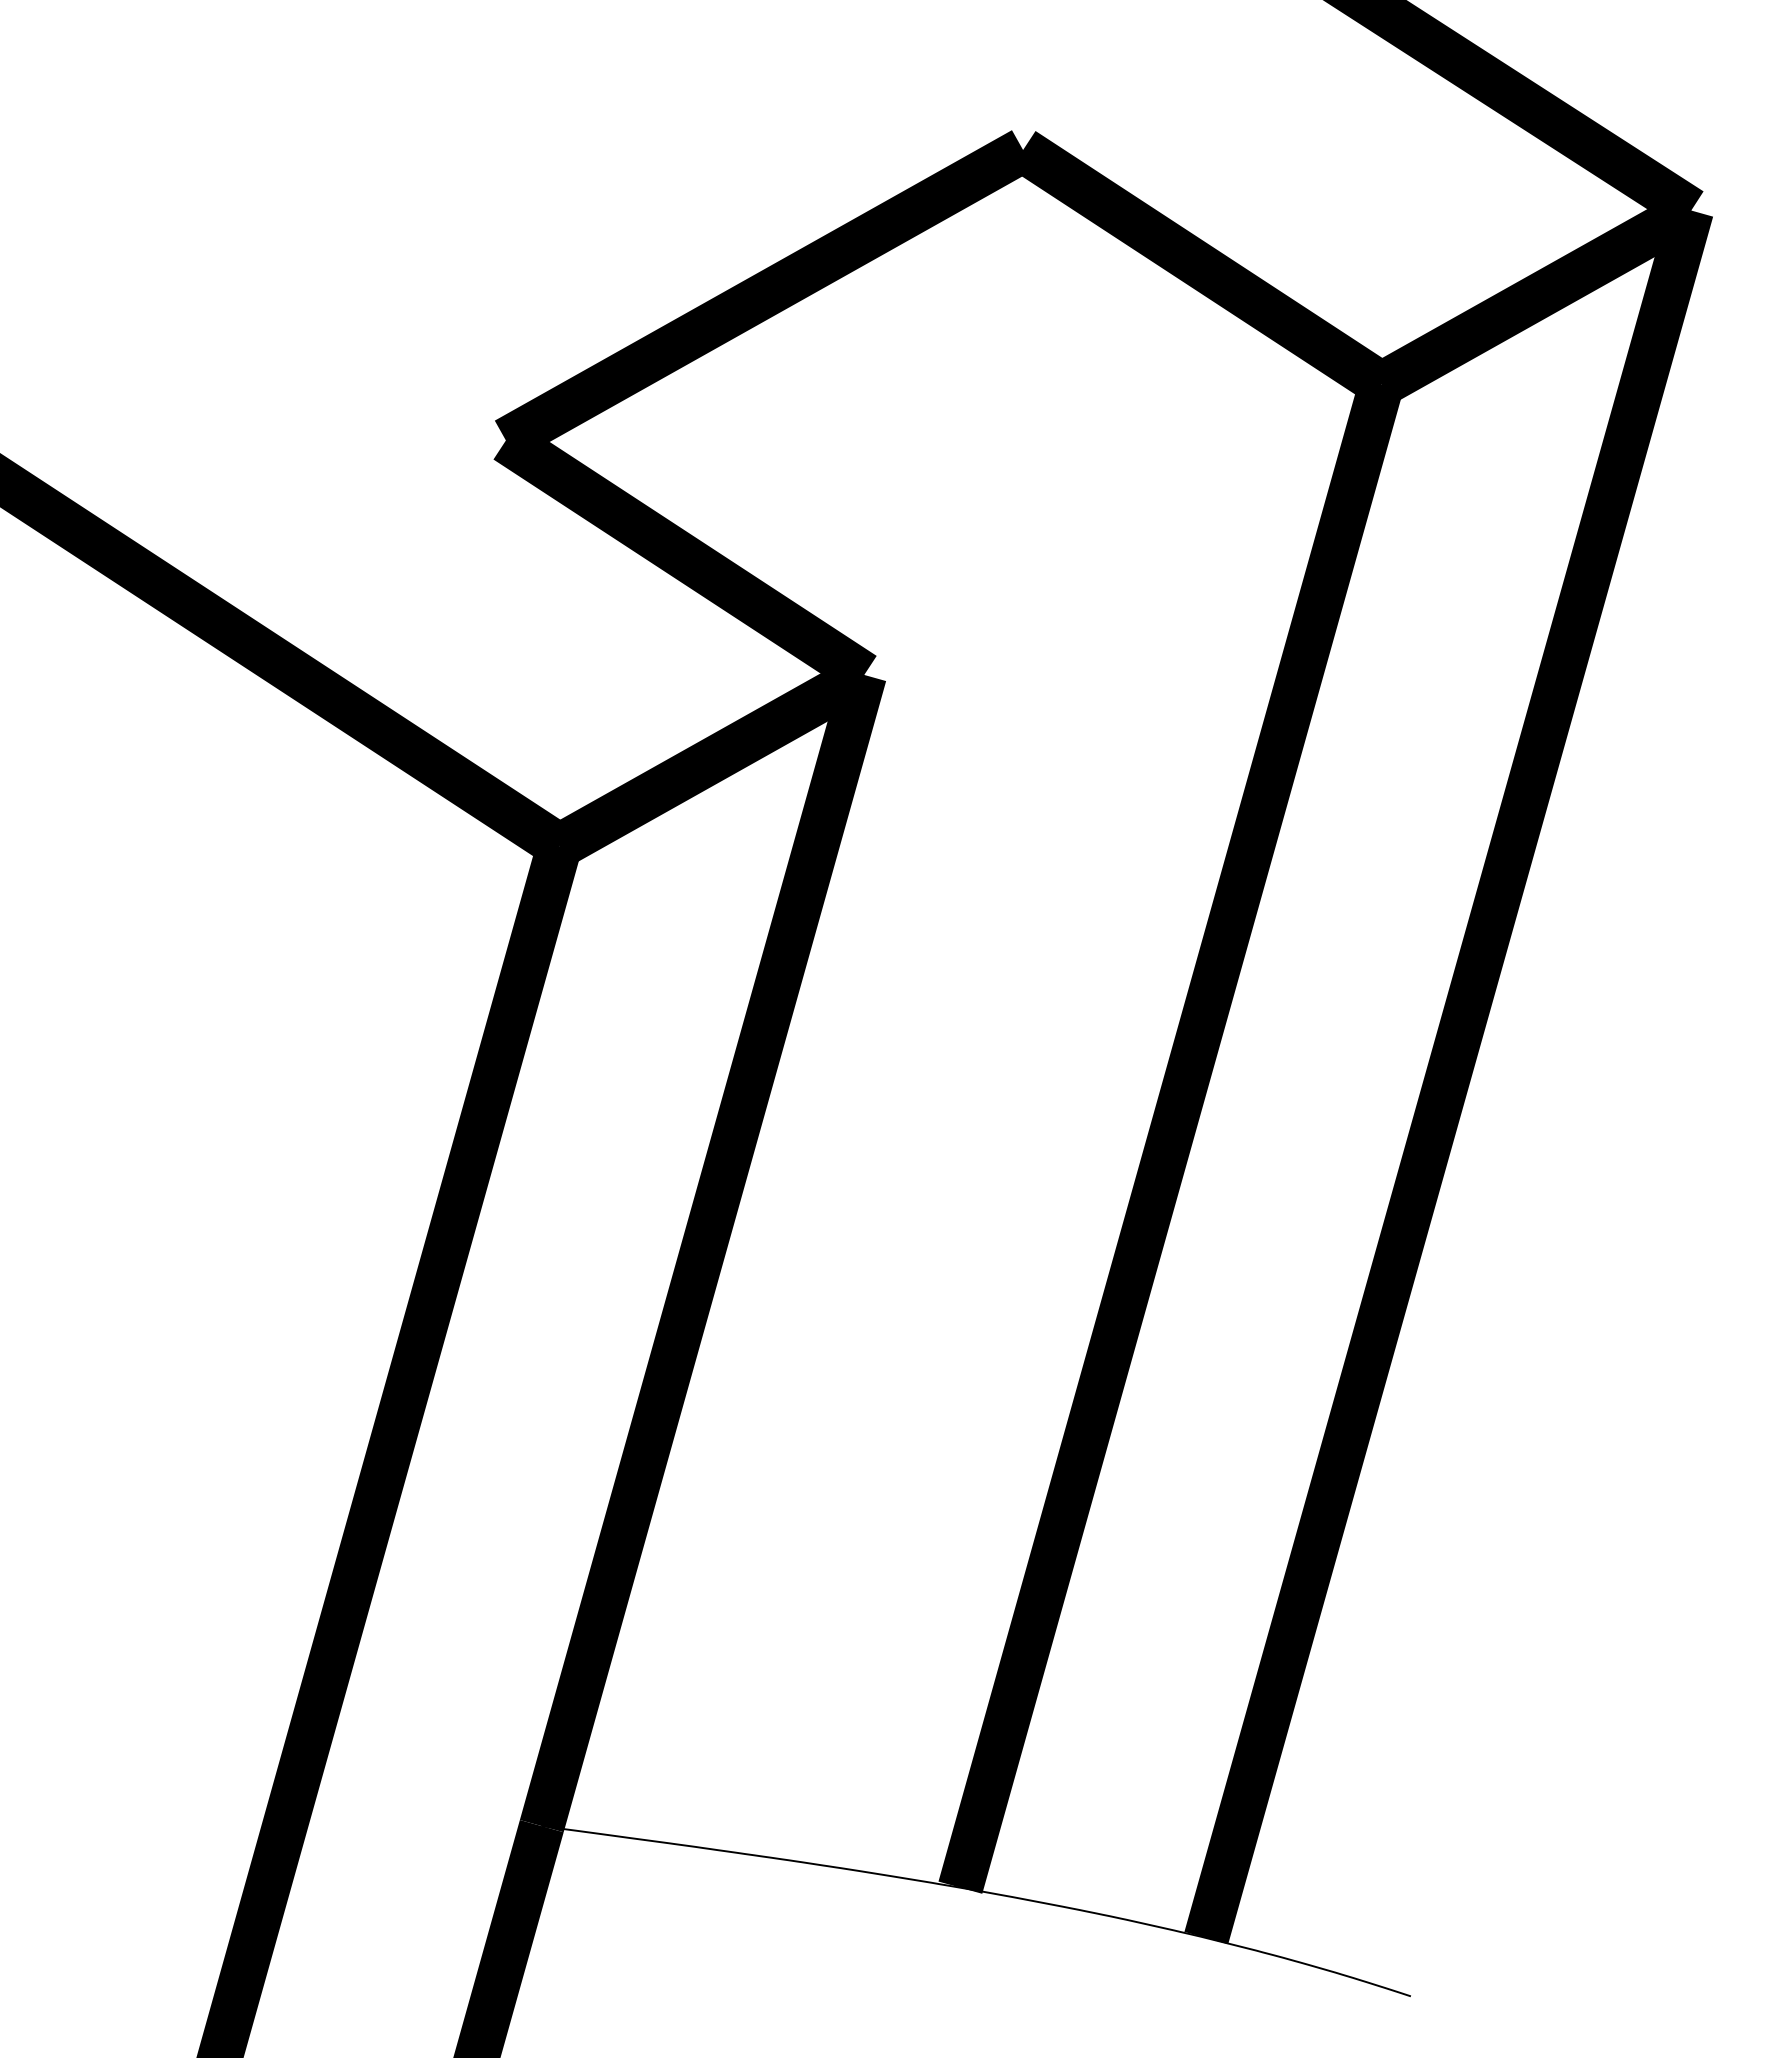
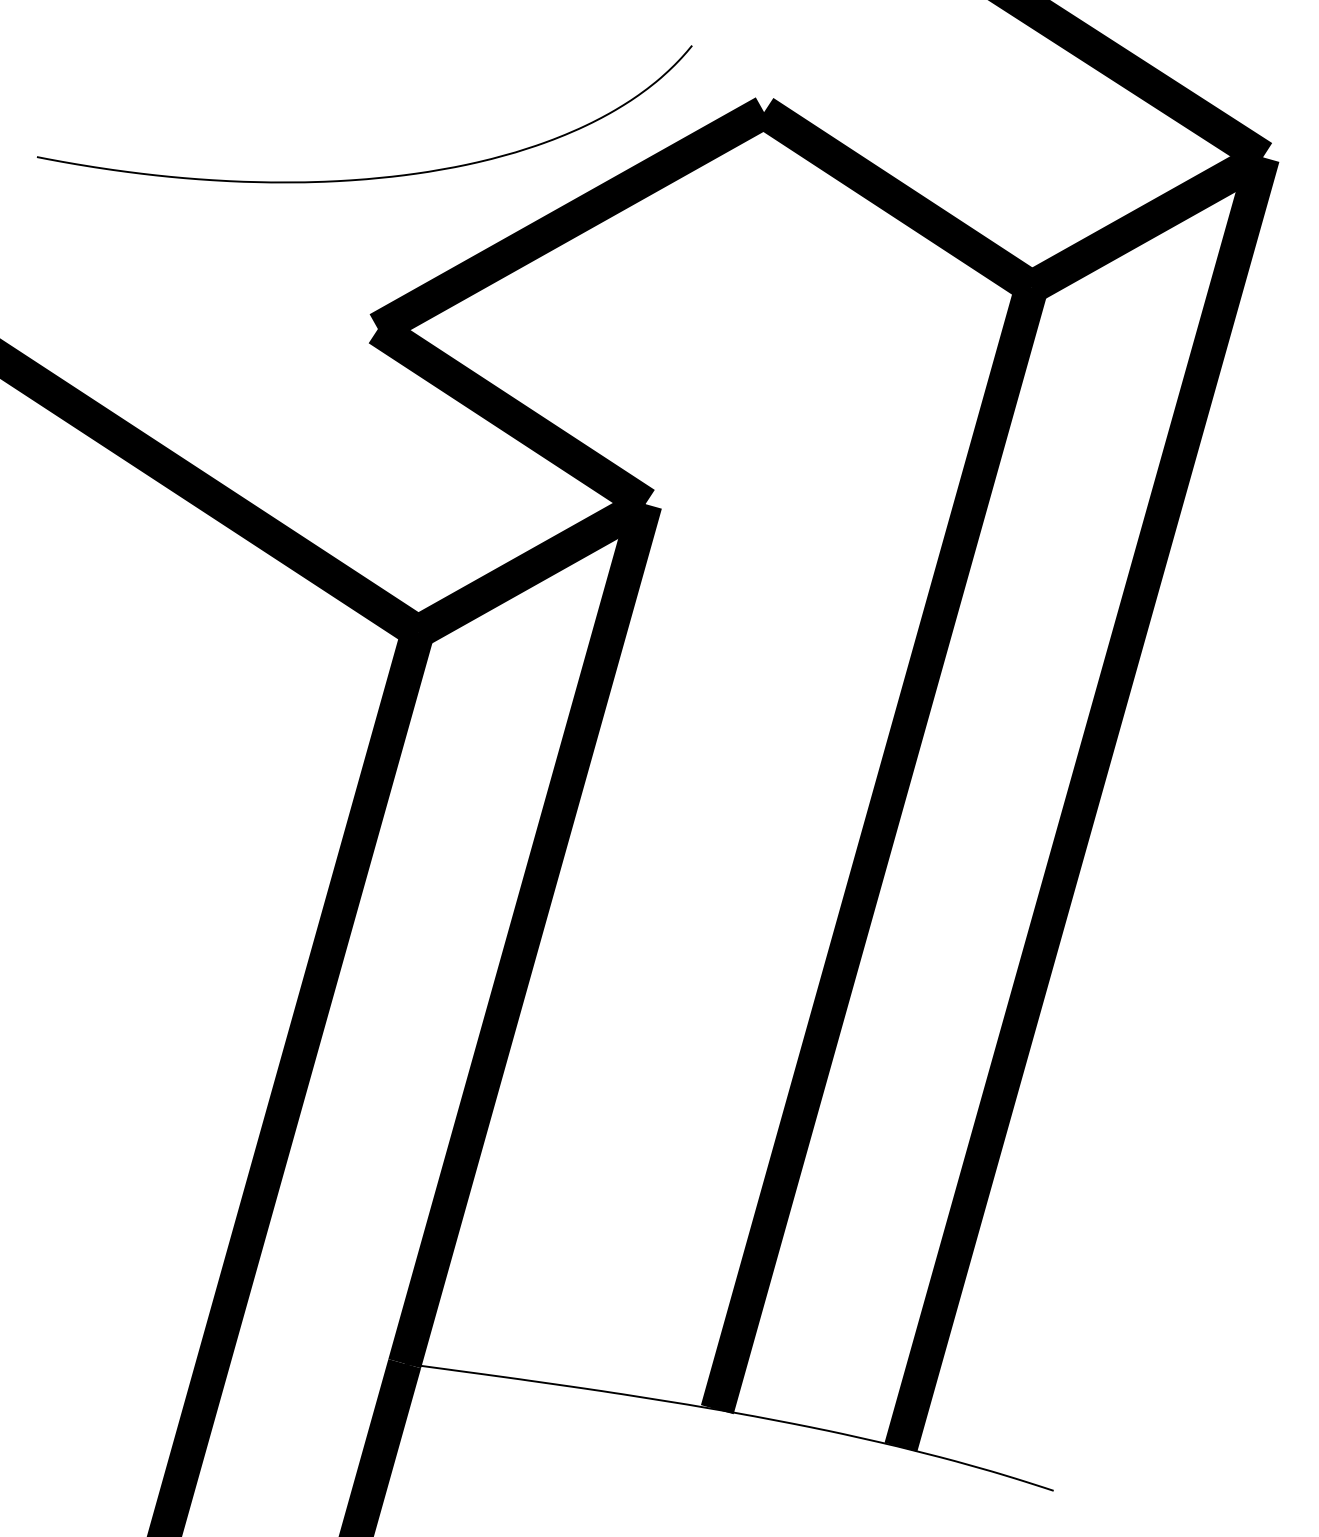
curve: (490, 238) -> (366, 178), added

